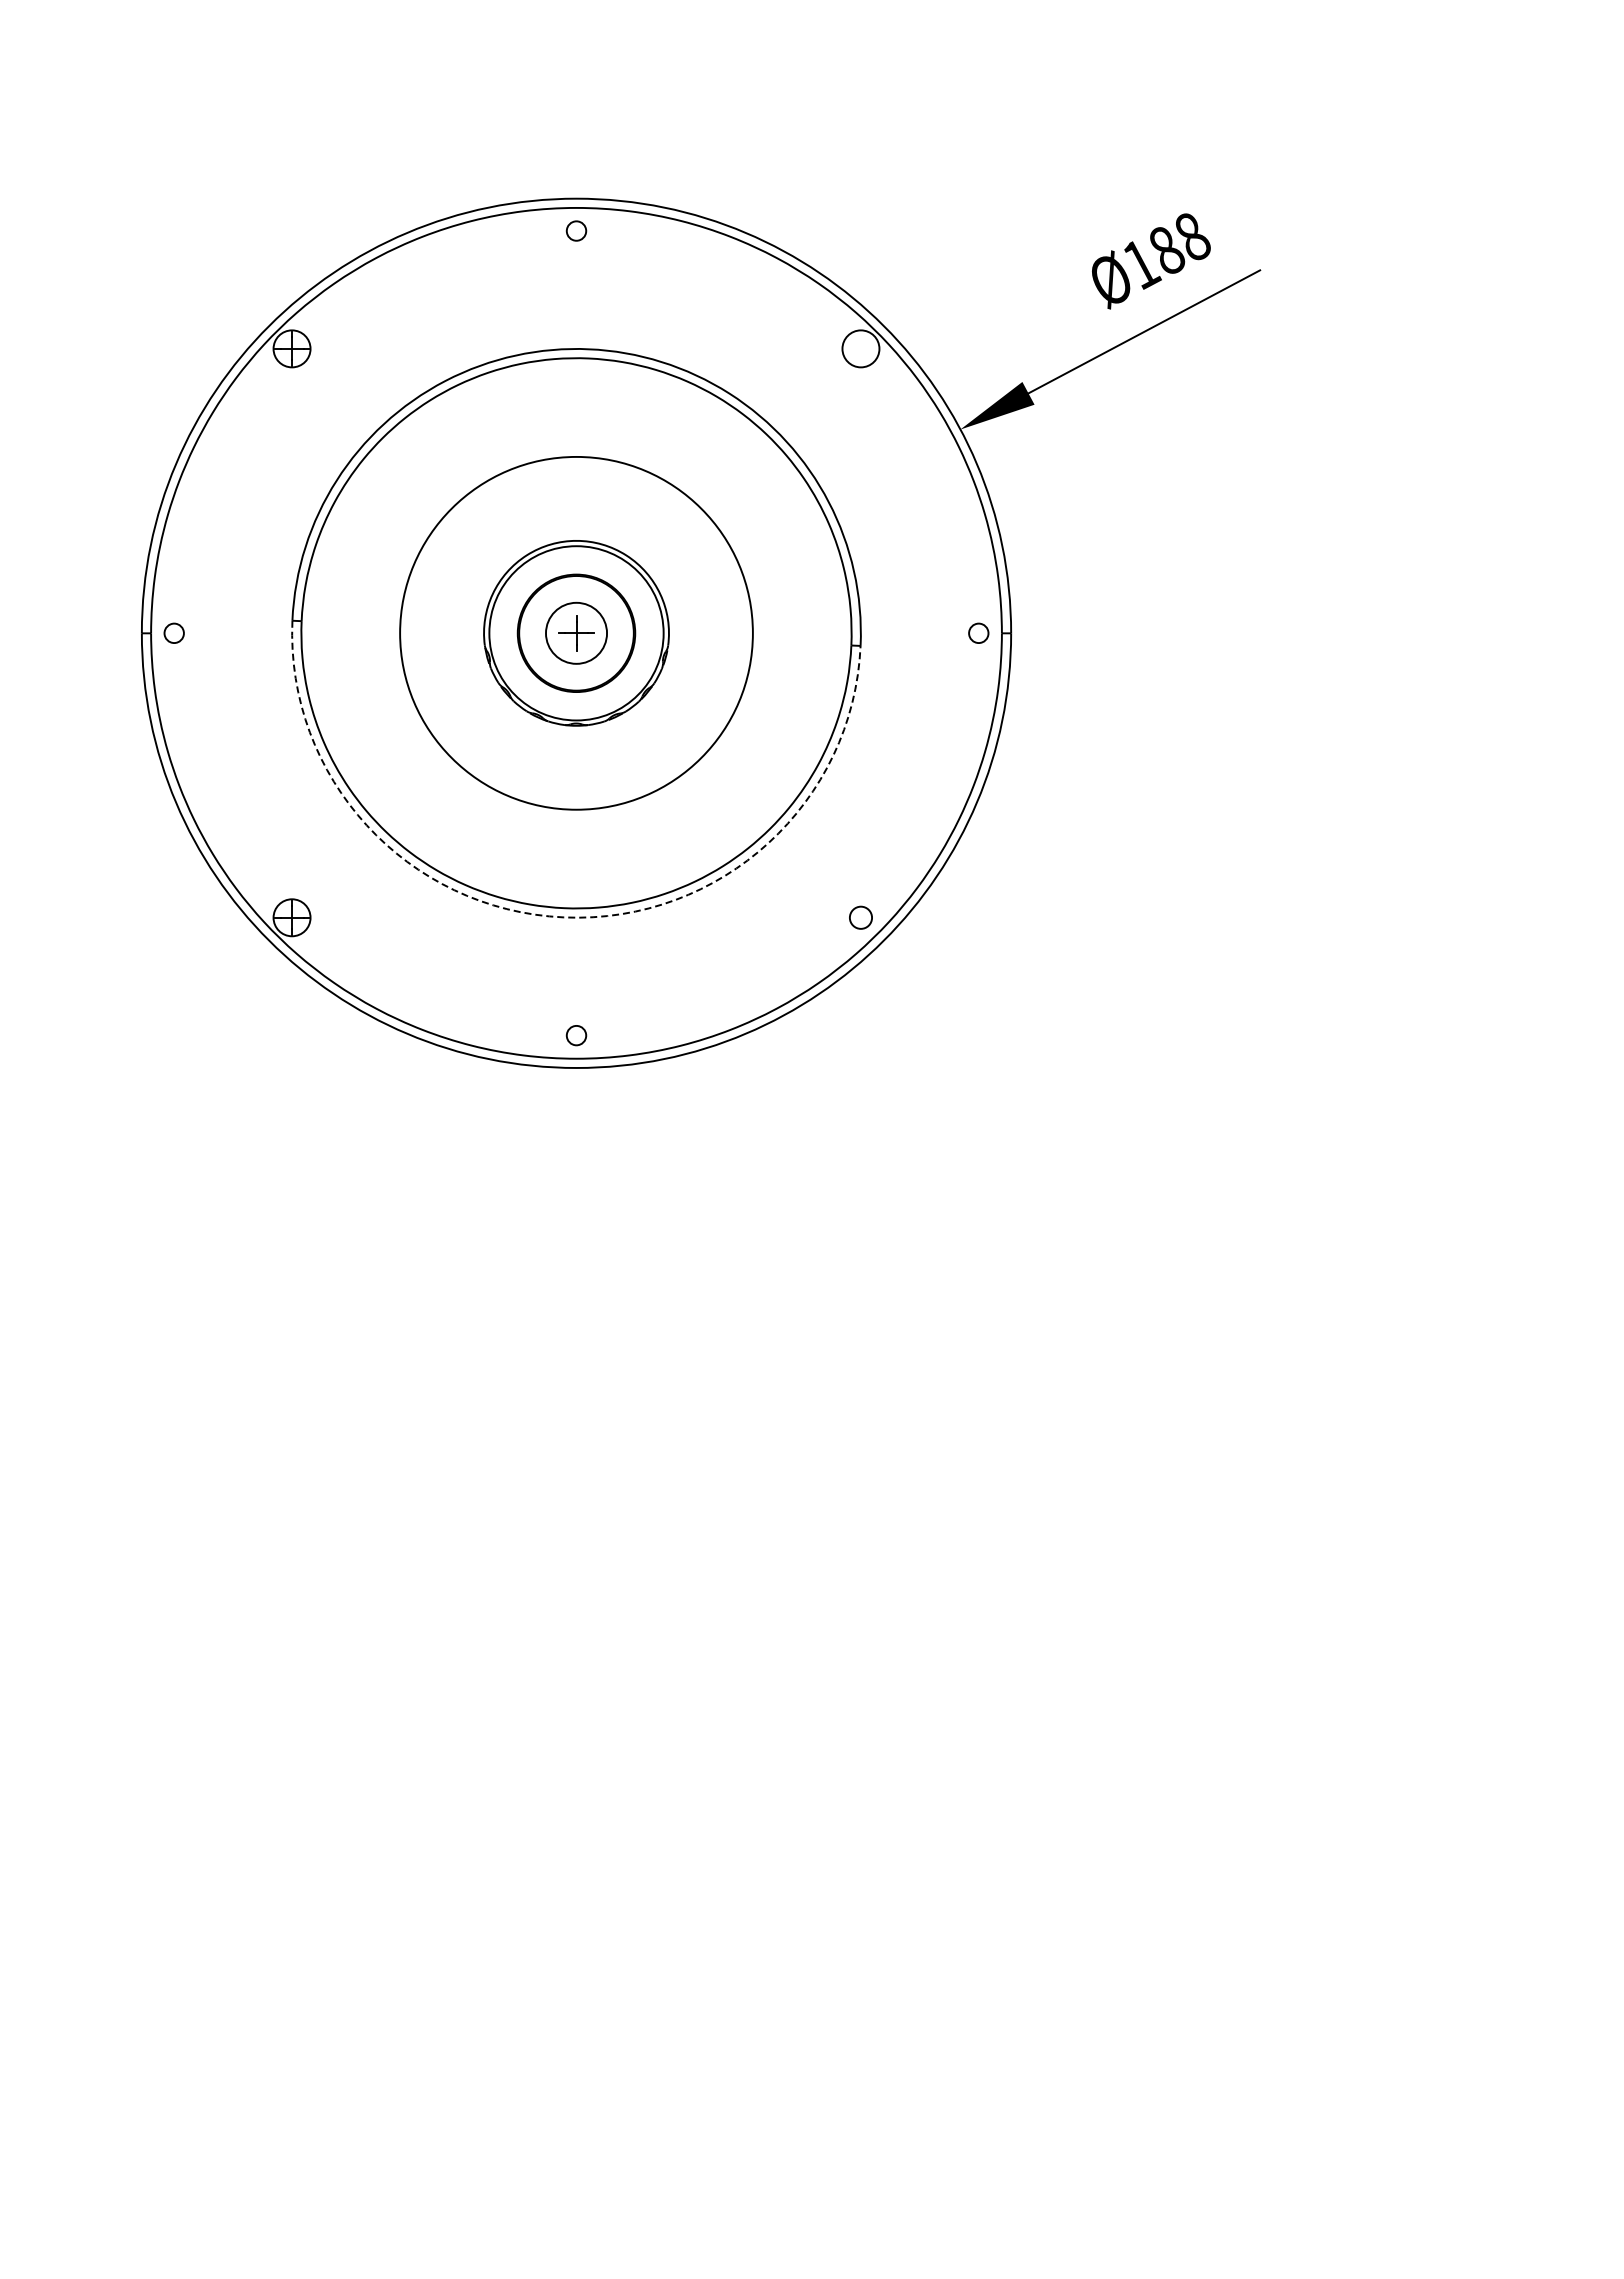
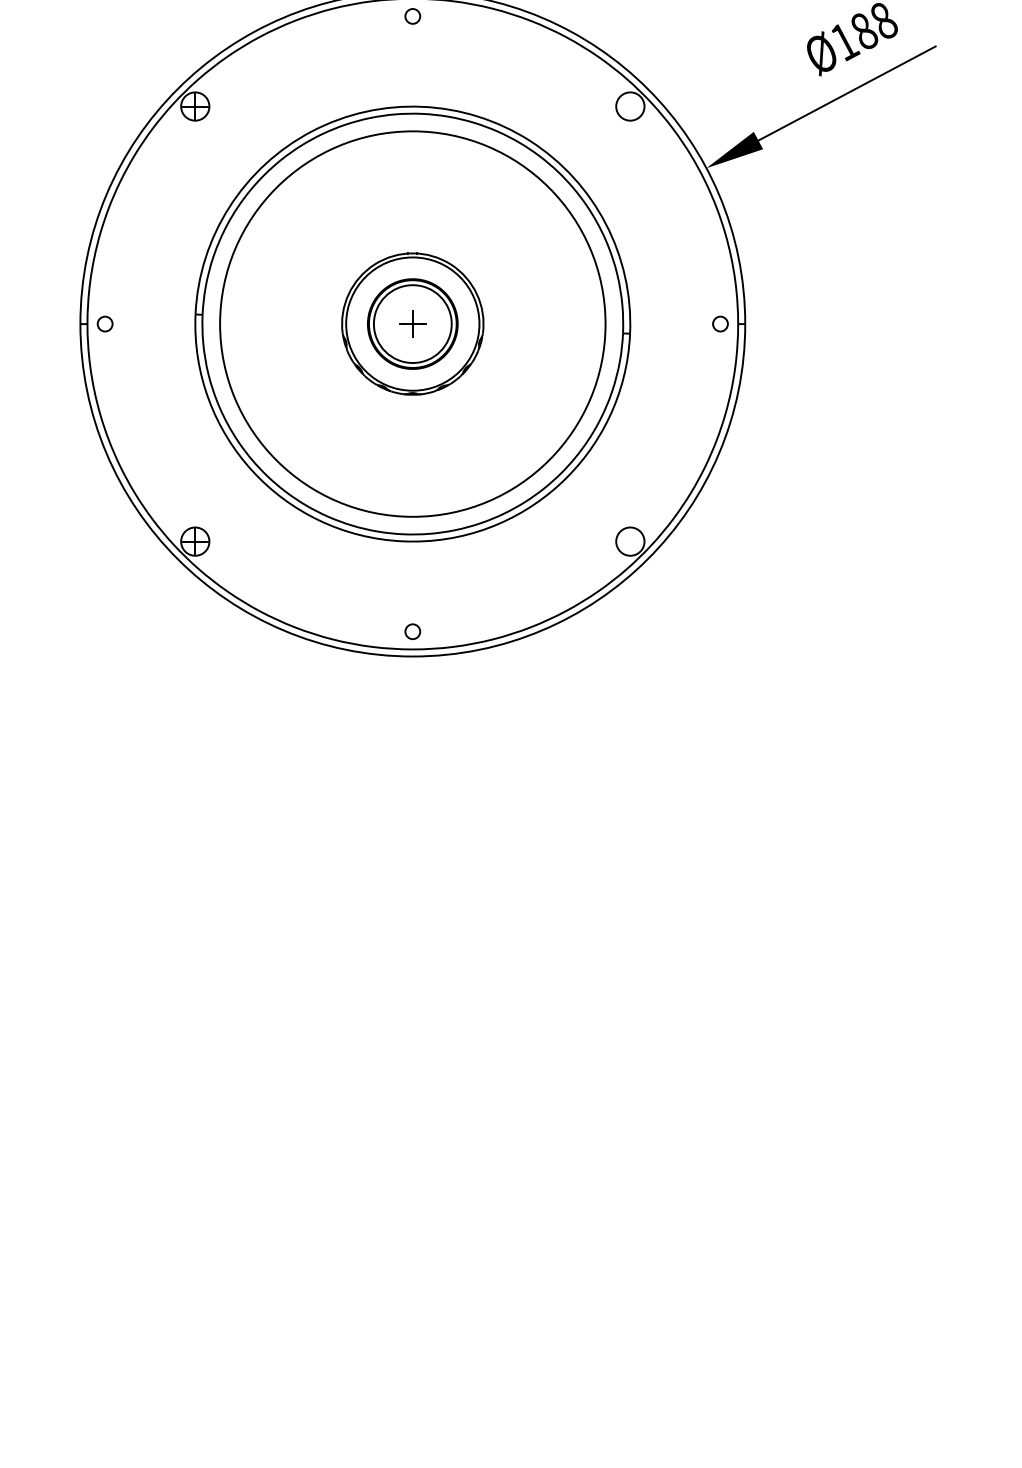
circle: (576, 633) -> (412, 324), size x1.43
circle: (576, 633) -> (412, 324), size x1.67
arc: (563, 917) -> (402, 541), dashed -> solid
circle: (860, 917) -> (630, 541), size x1.67

